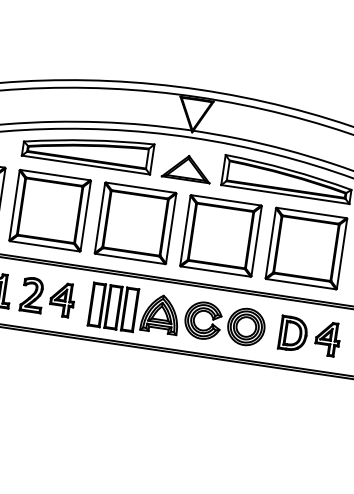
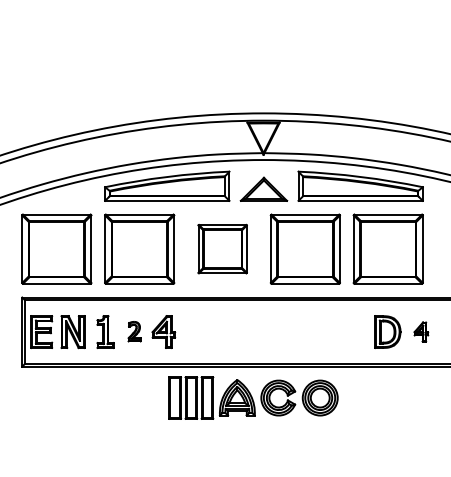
part: (135, 222) -> (222, 248), size x0.7
part: (32, 294) -> (134, 331), size x0.6
part: (177, 316) -> (253, 397), moved
part: (328, 338) -> (421, 331), size x0.6

